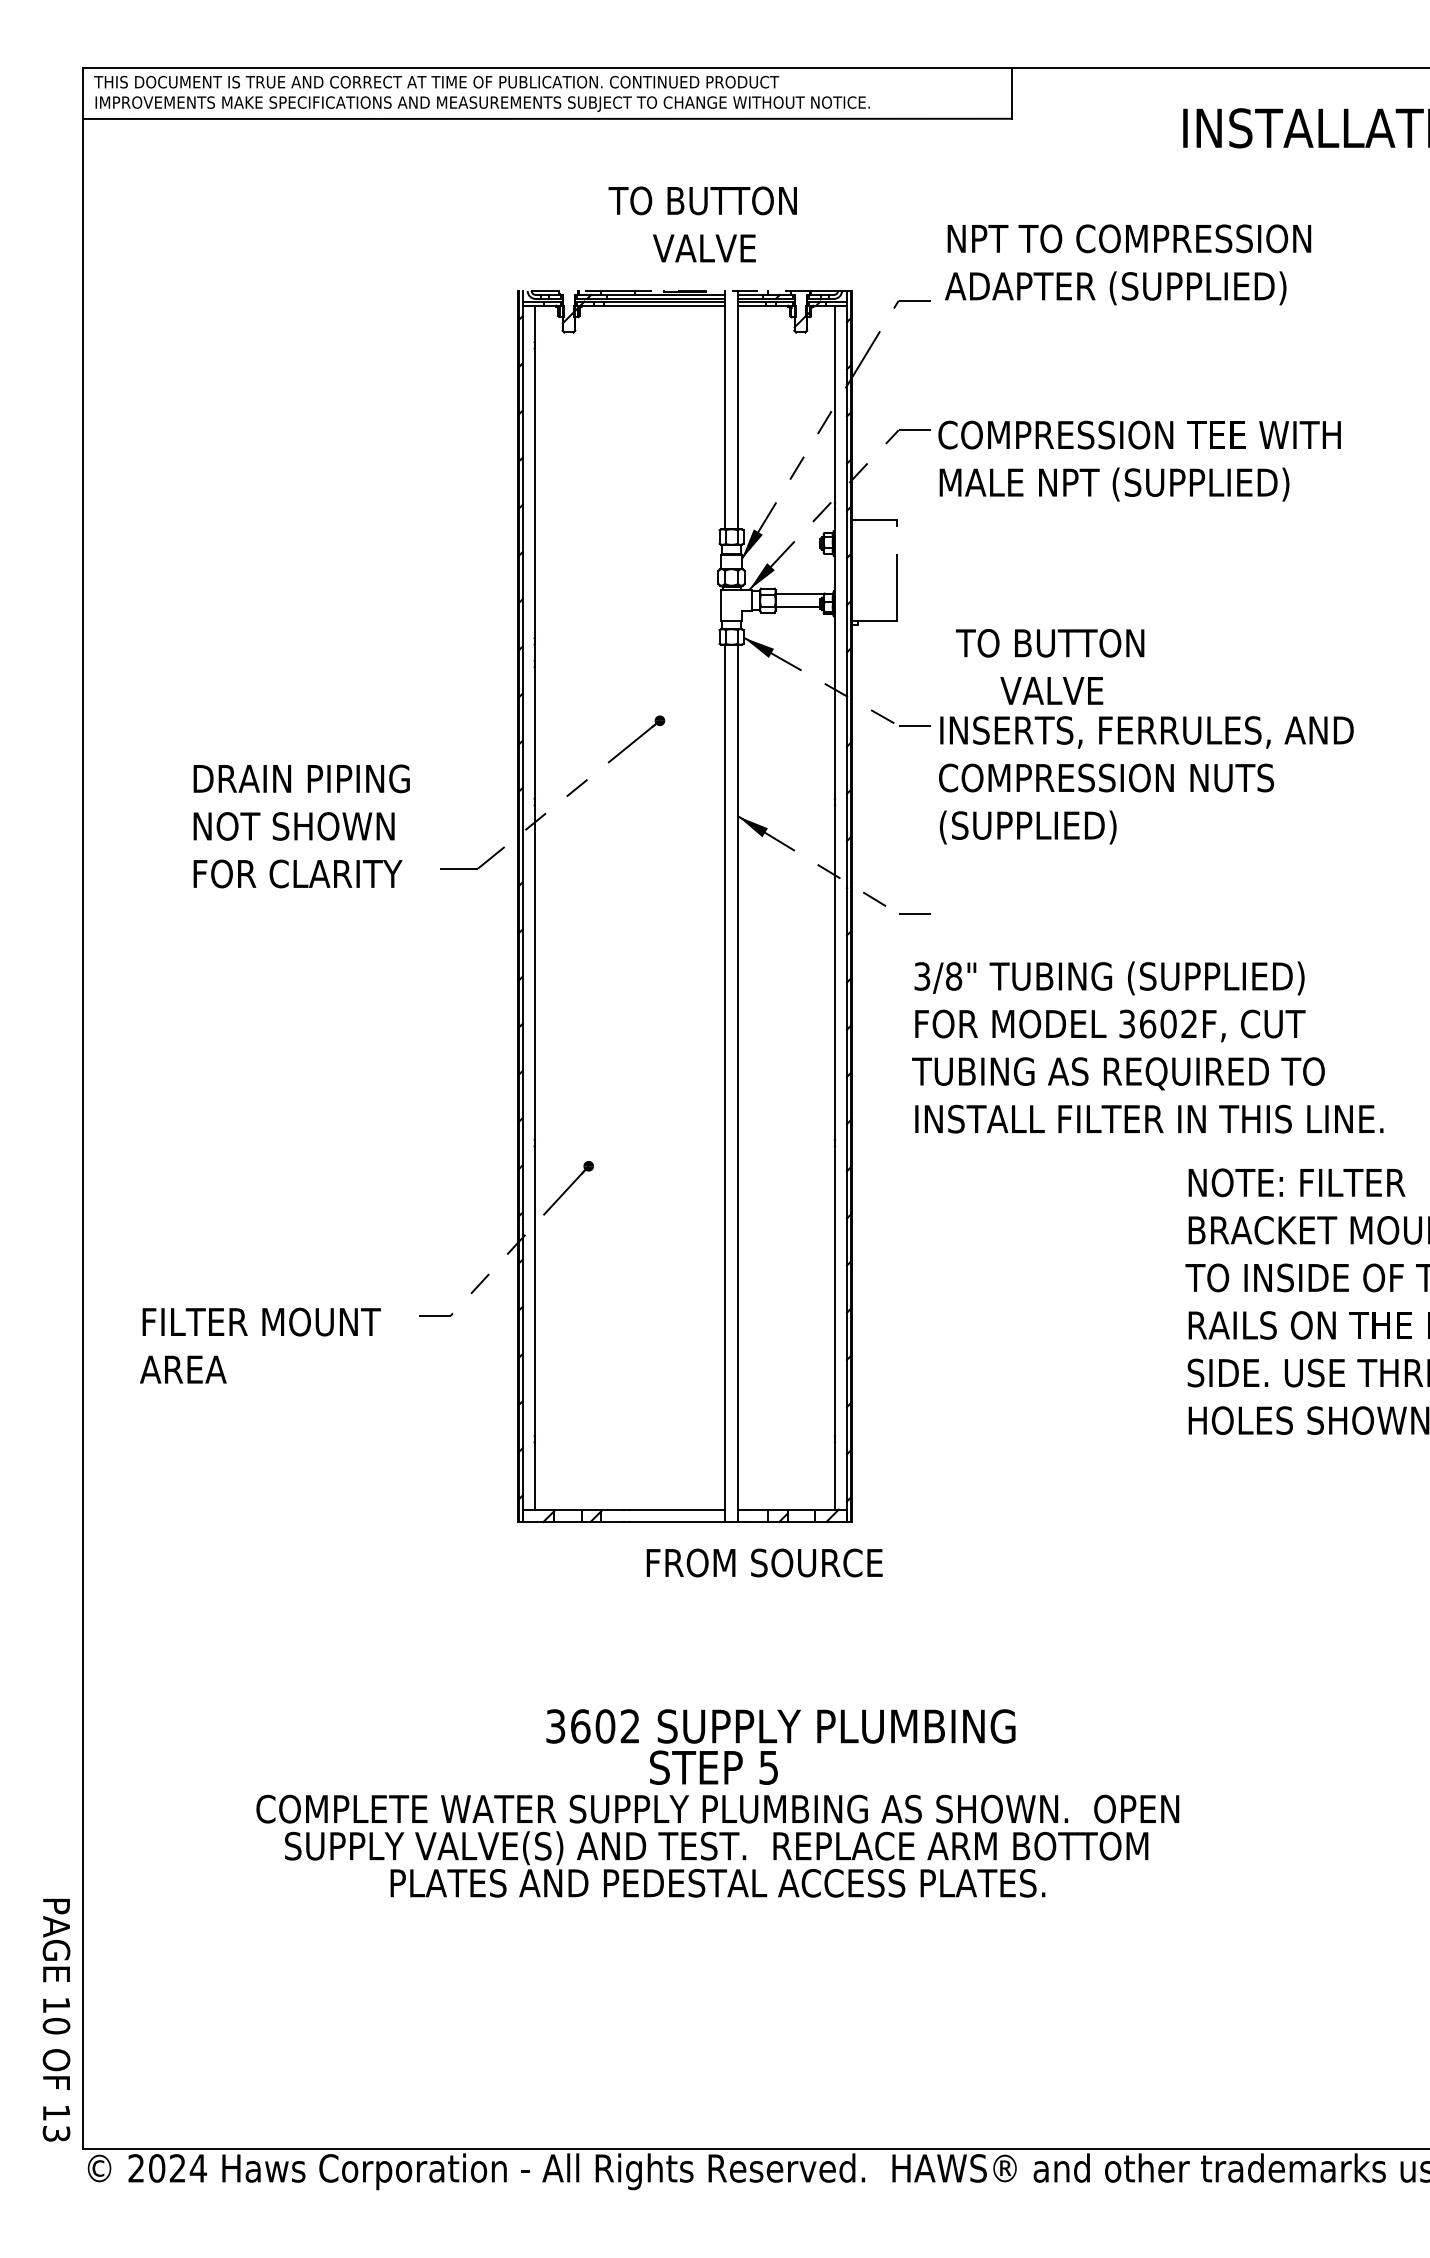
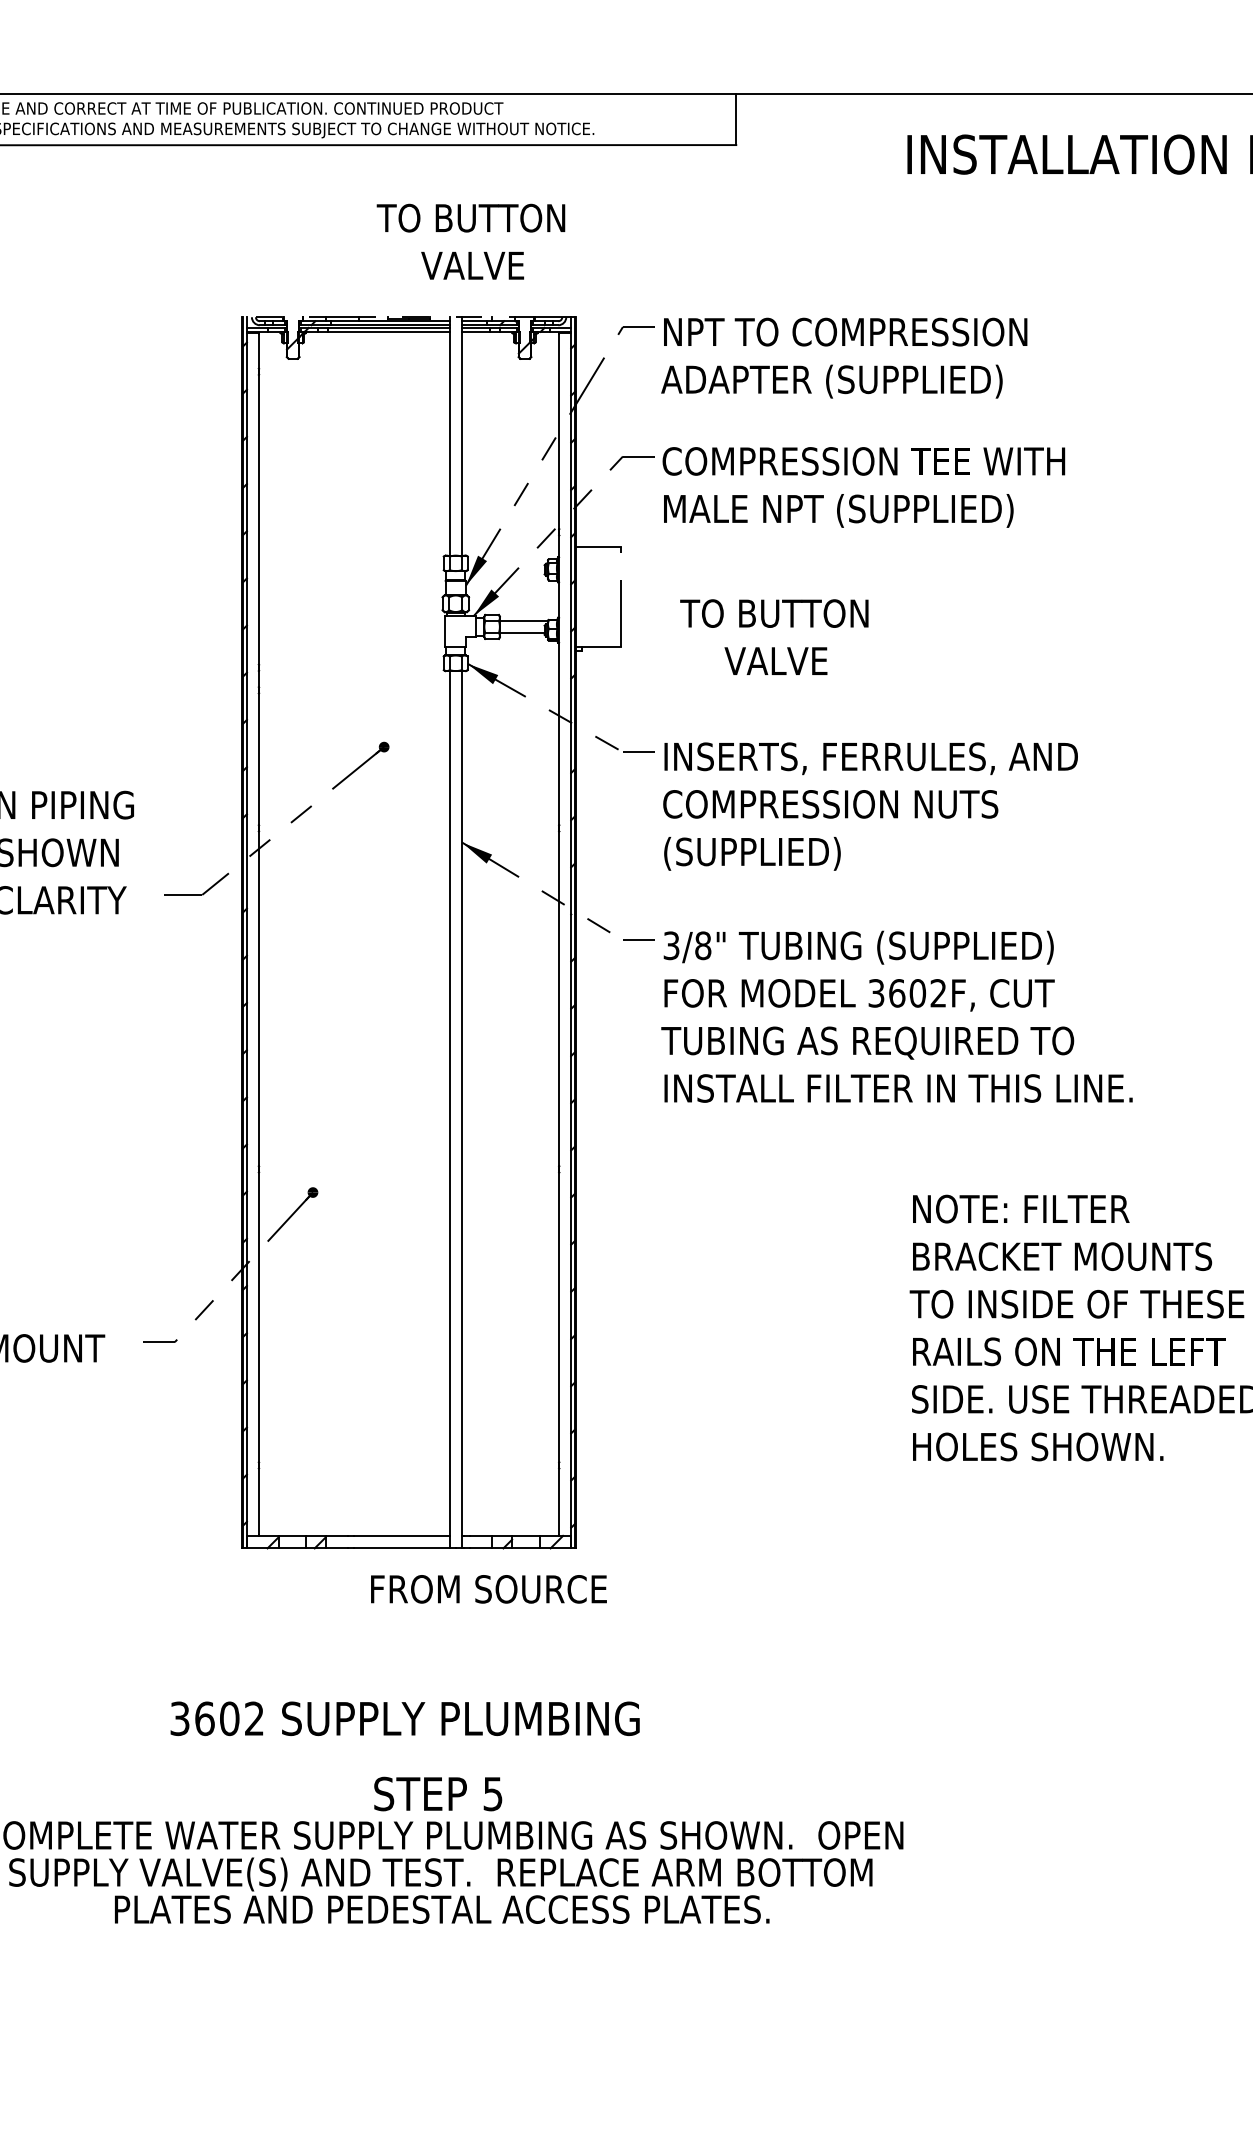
text: (702, 224) -> (470, 241), moved
text: (1128, 264) -> (844, 357), moved
text: (1050, 666) -> (774, 636), moved
text: (1147, 1047) -> (896, 1016), moved
text: (780, 1726) -> (404, 1718), moved

